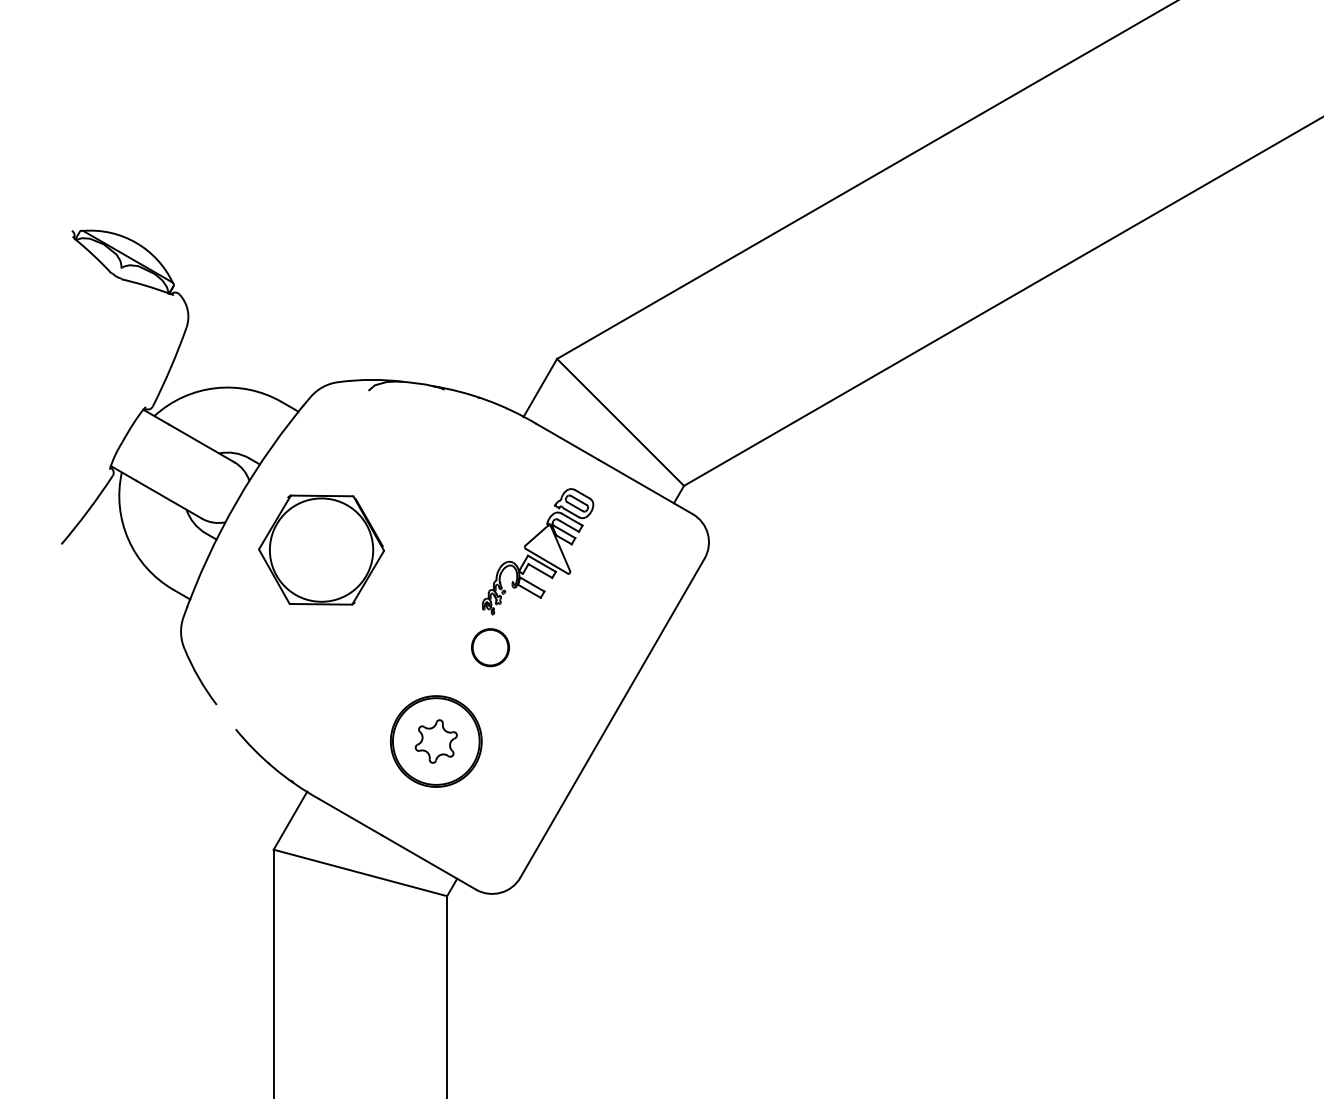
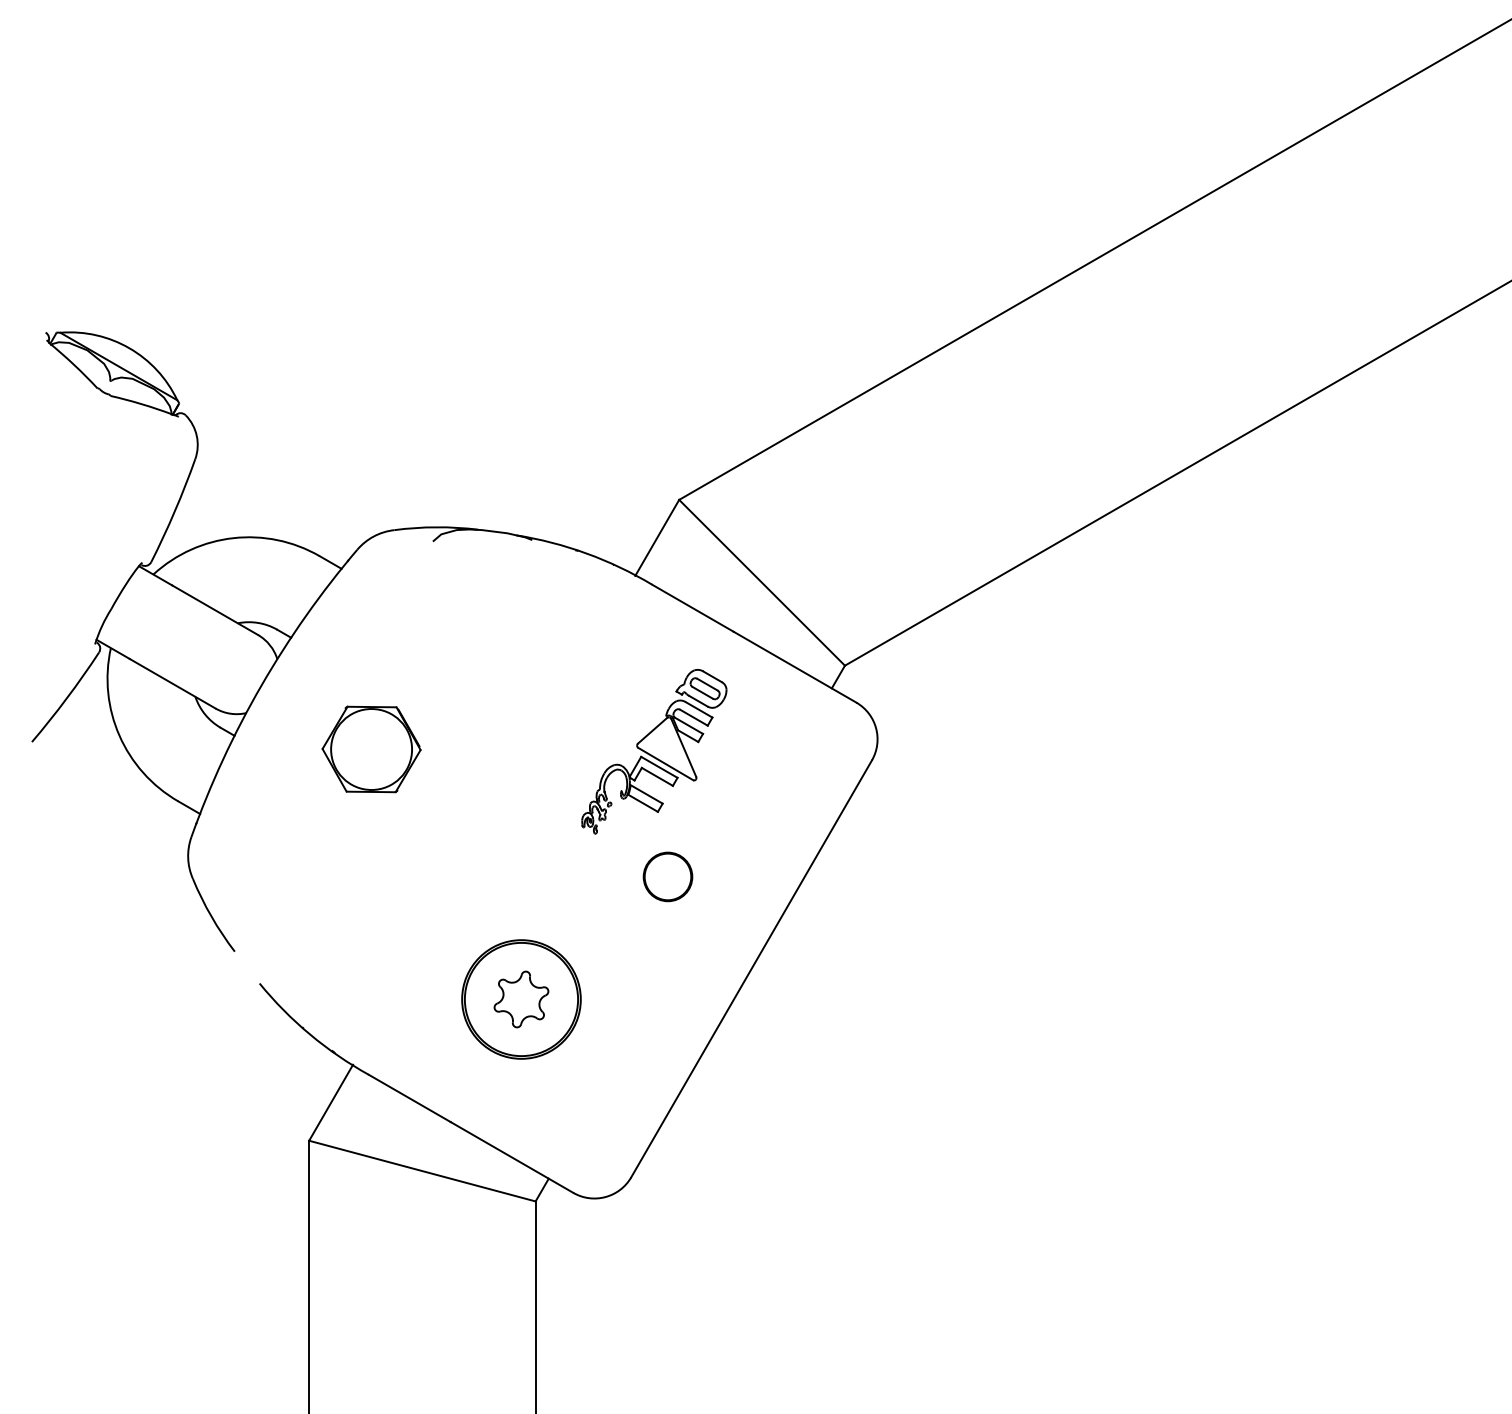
part: (321, 549) -> (371, 748), size x0.6
circle: (490, 647) -> (667, 876), moved

